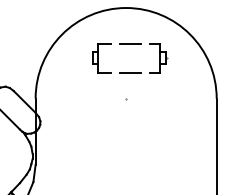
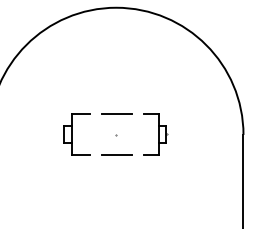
part: (130, 44) -> (116, 115), moved

